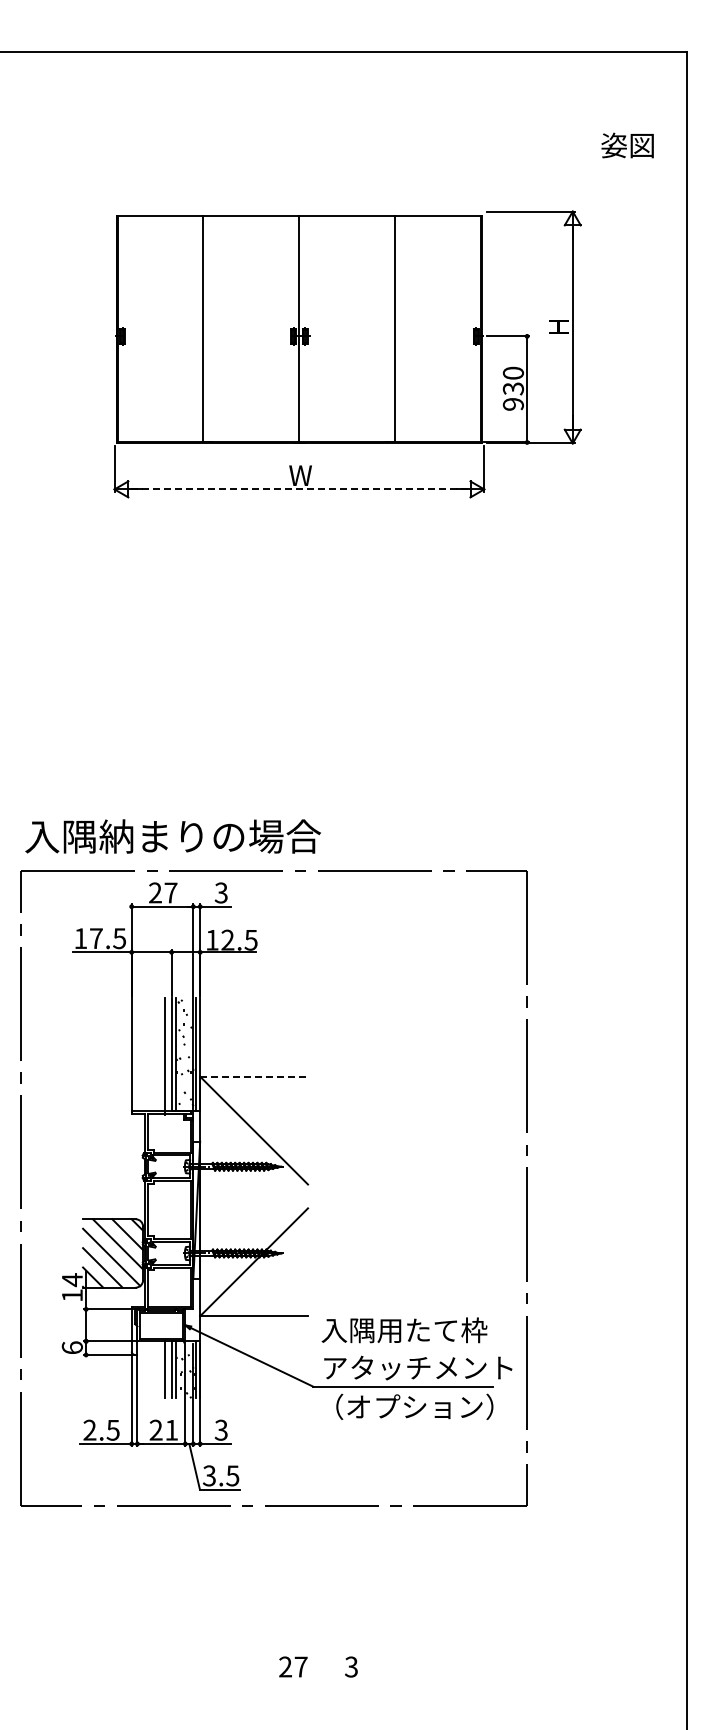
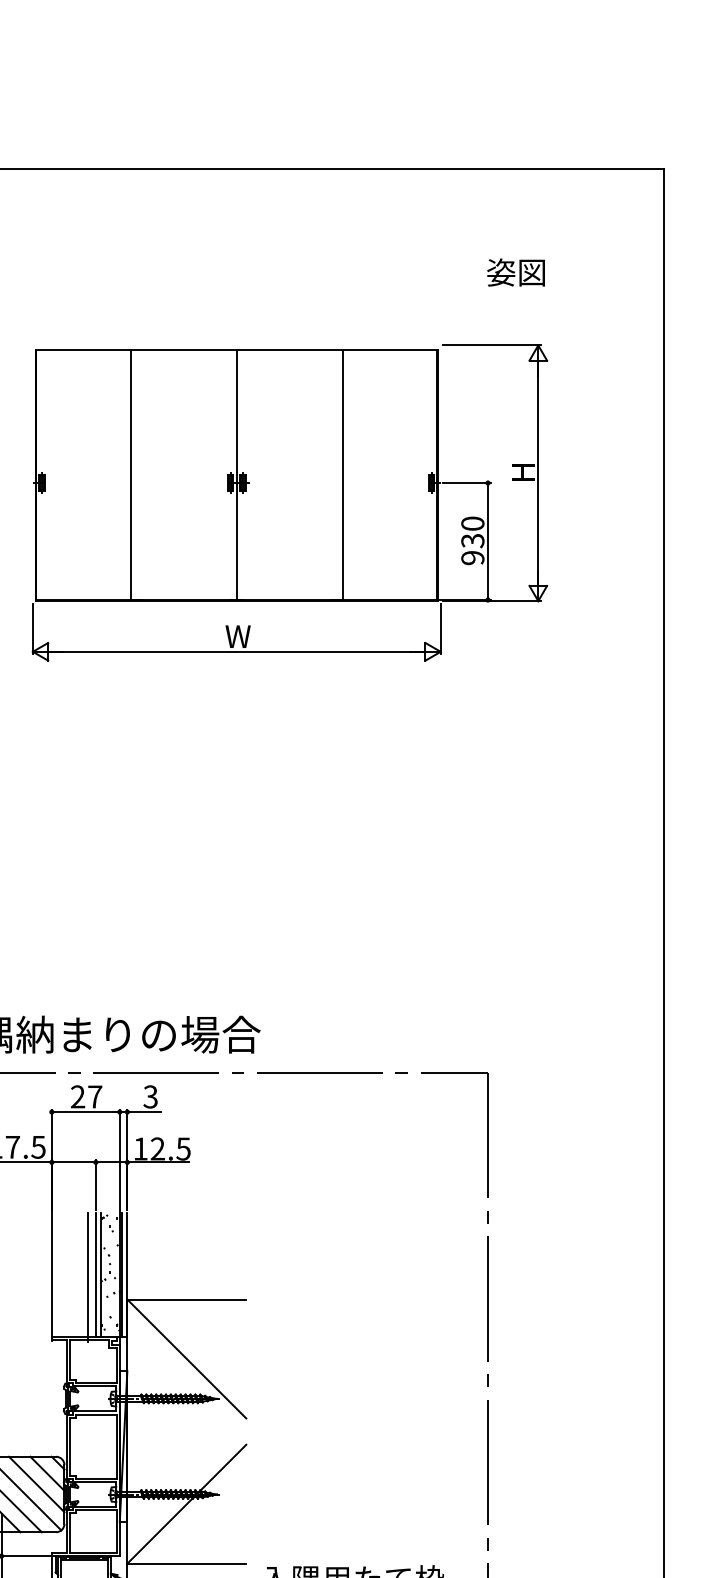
text: (627, 145) -> (515, 272), moved
line: (299, 489) -> (236, 651), dashed -> solid
line: (254, 1076) -> (187, 1299), dashed -> solid

